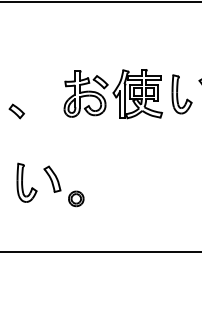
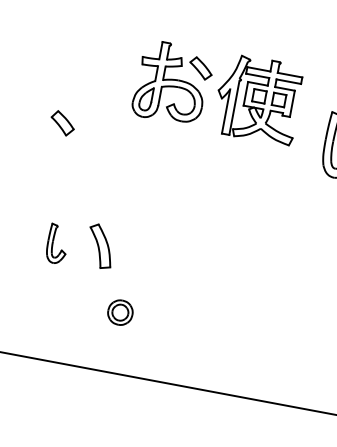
part: (113, 94) -> (218, 92), moved
part: (26, 182) -> (56, 243), size x0.6
part: (76, 198) -> (120, 312), moved

